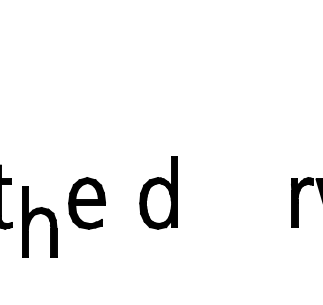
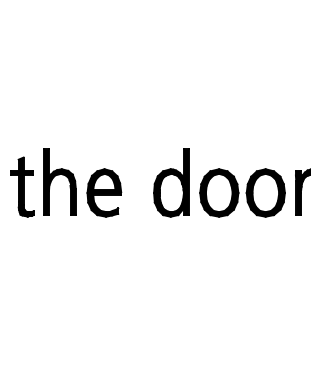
part: (234, 202) -> (242, 192), added
part: (39, 221) -> (59, 181), moved

